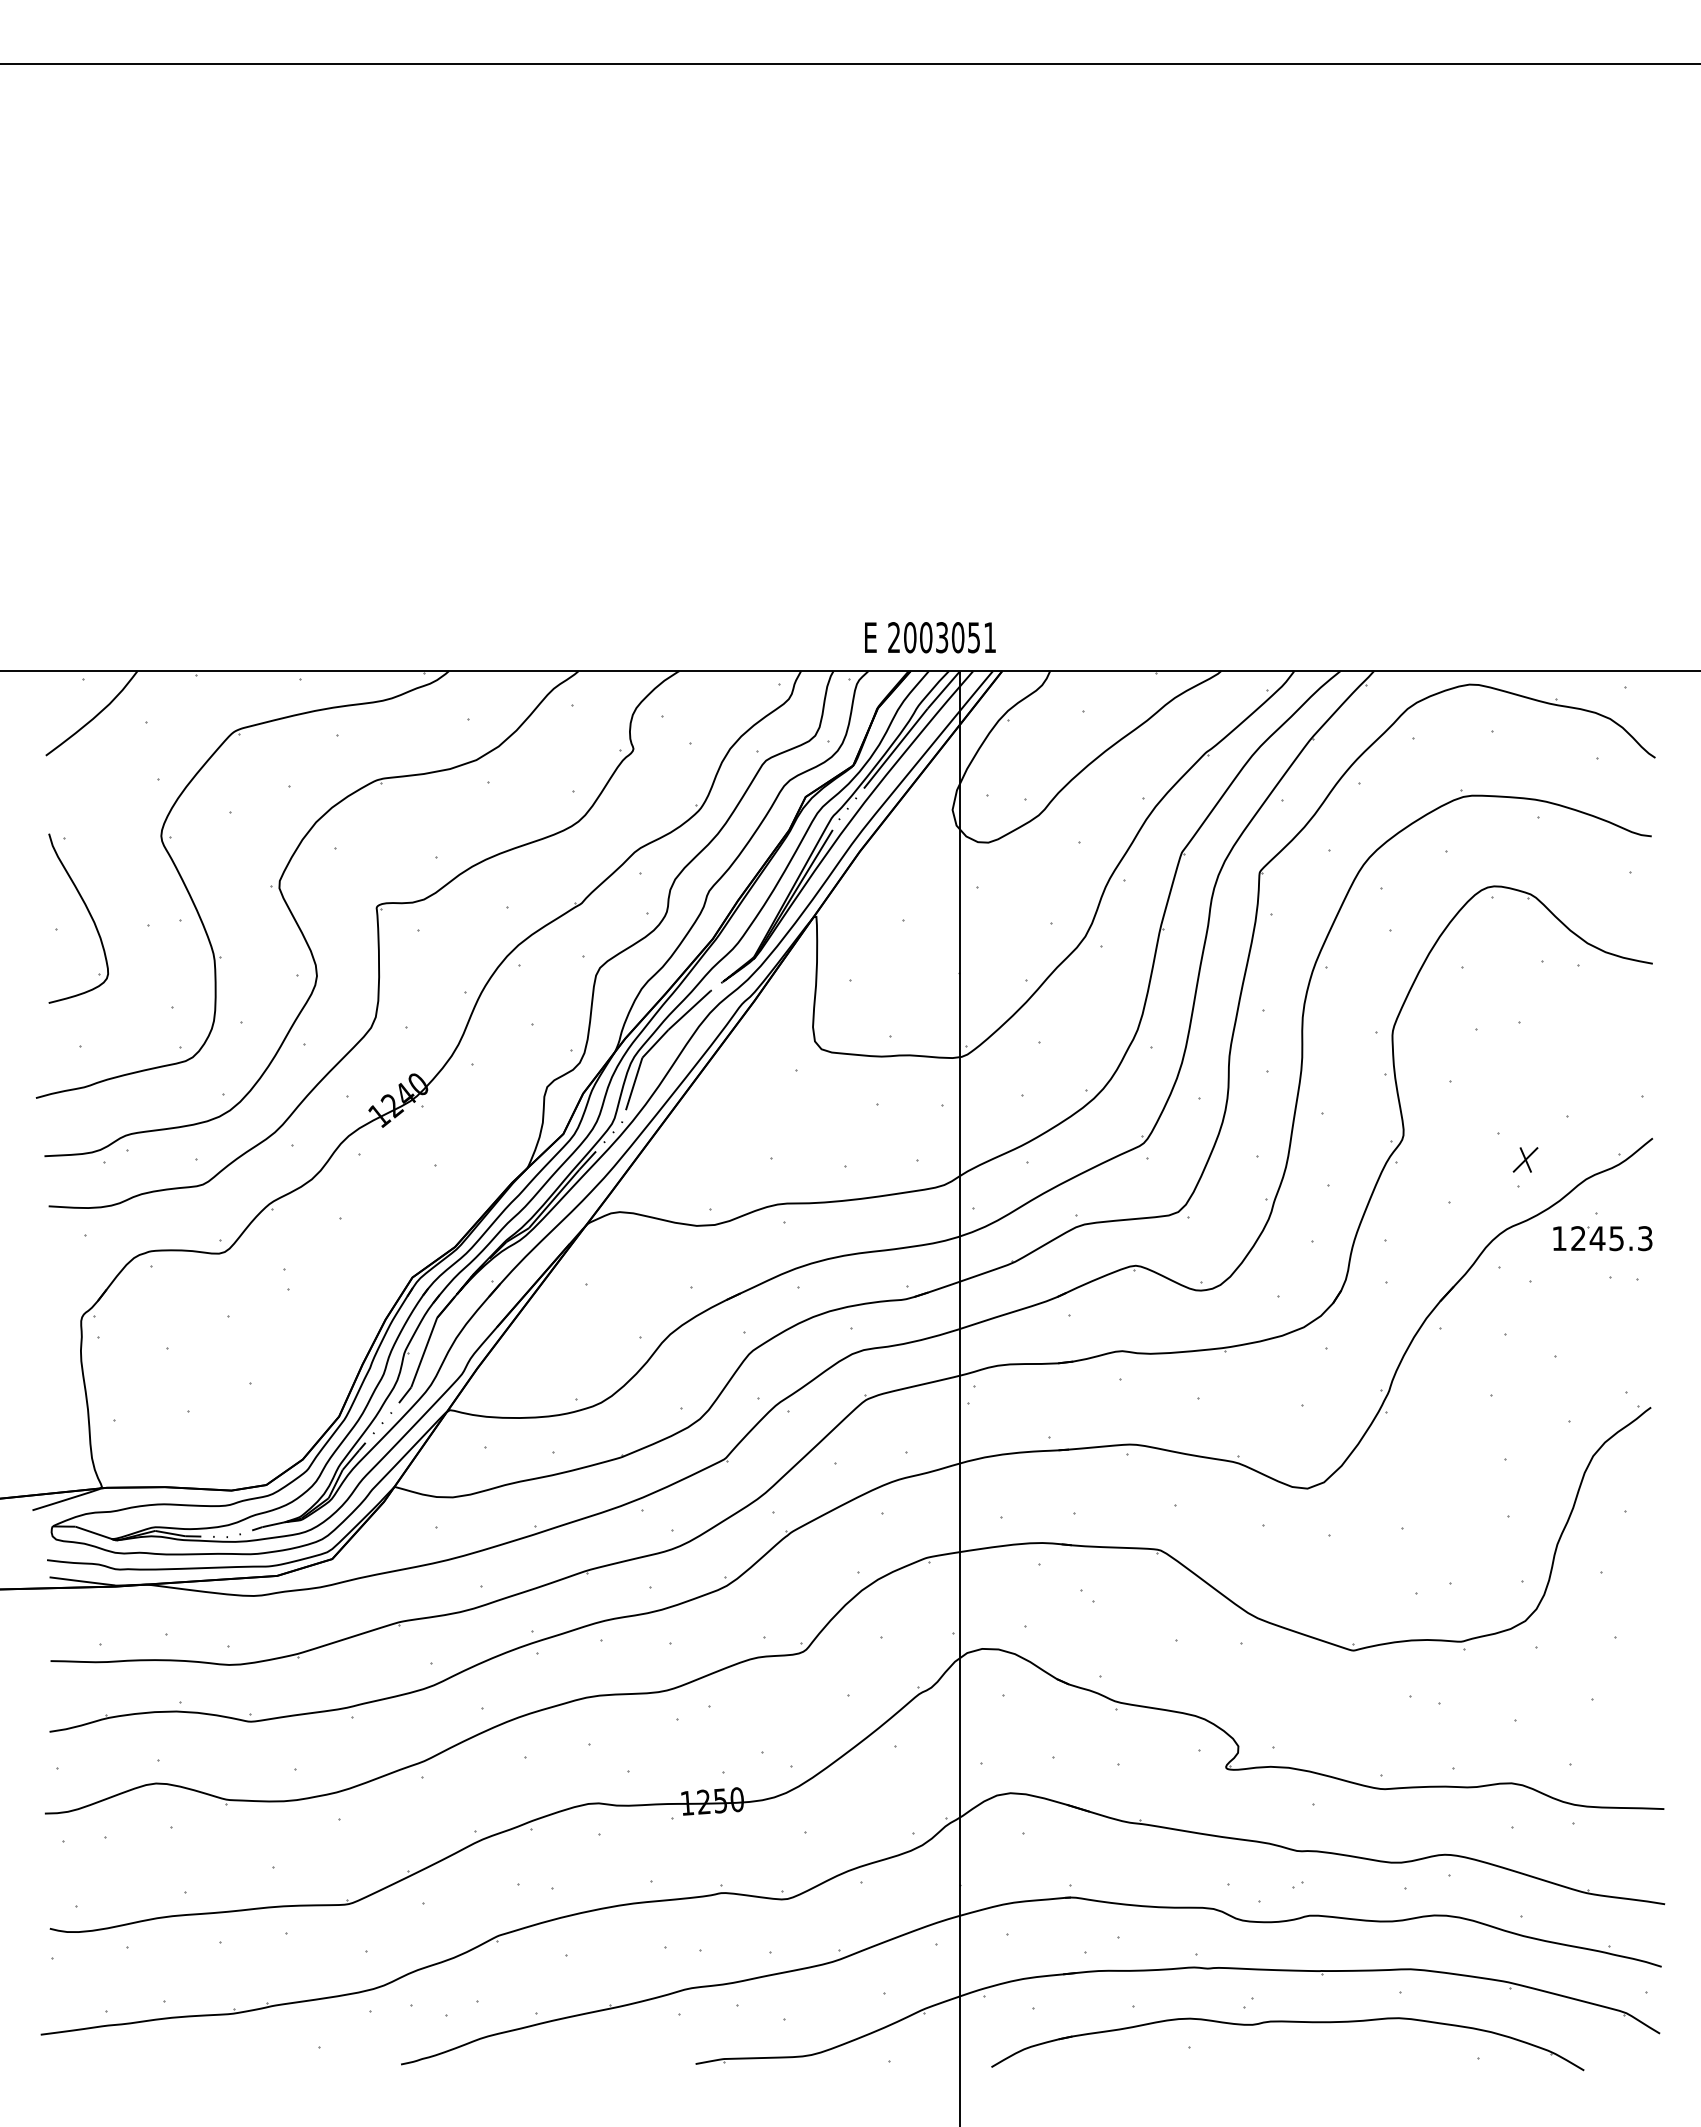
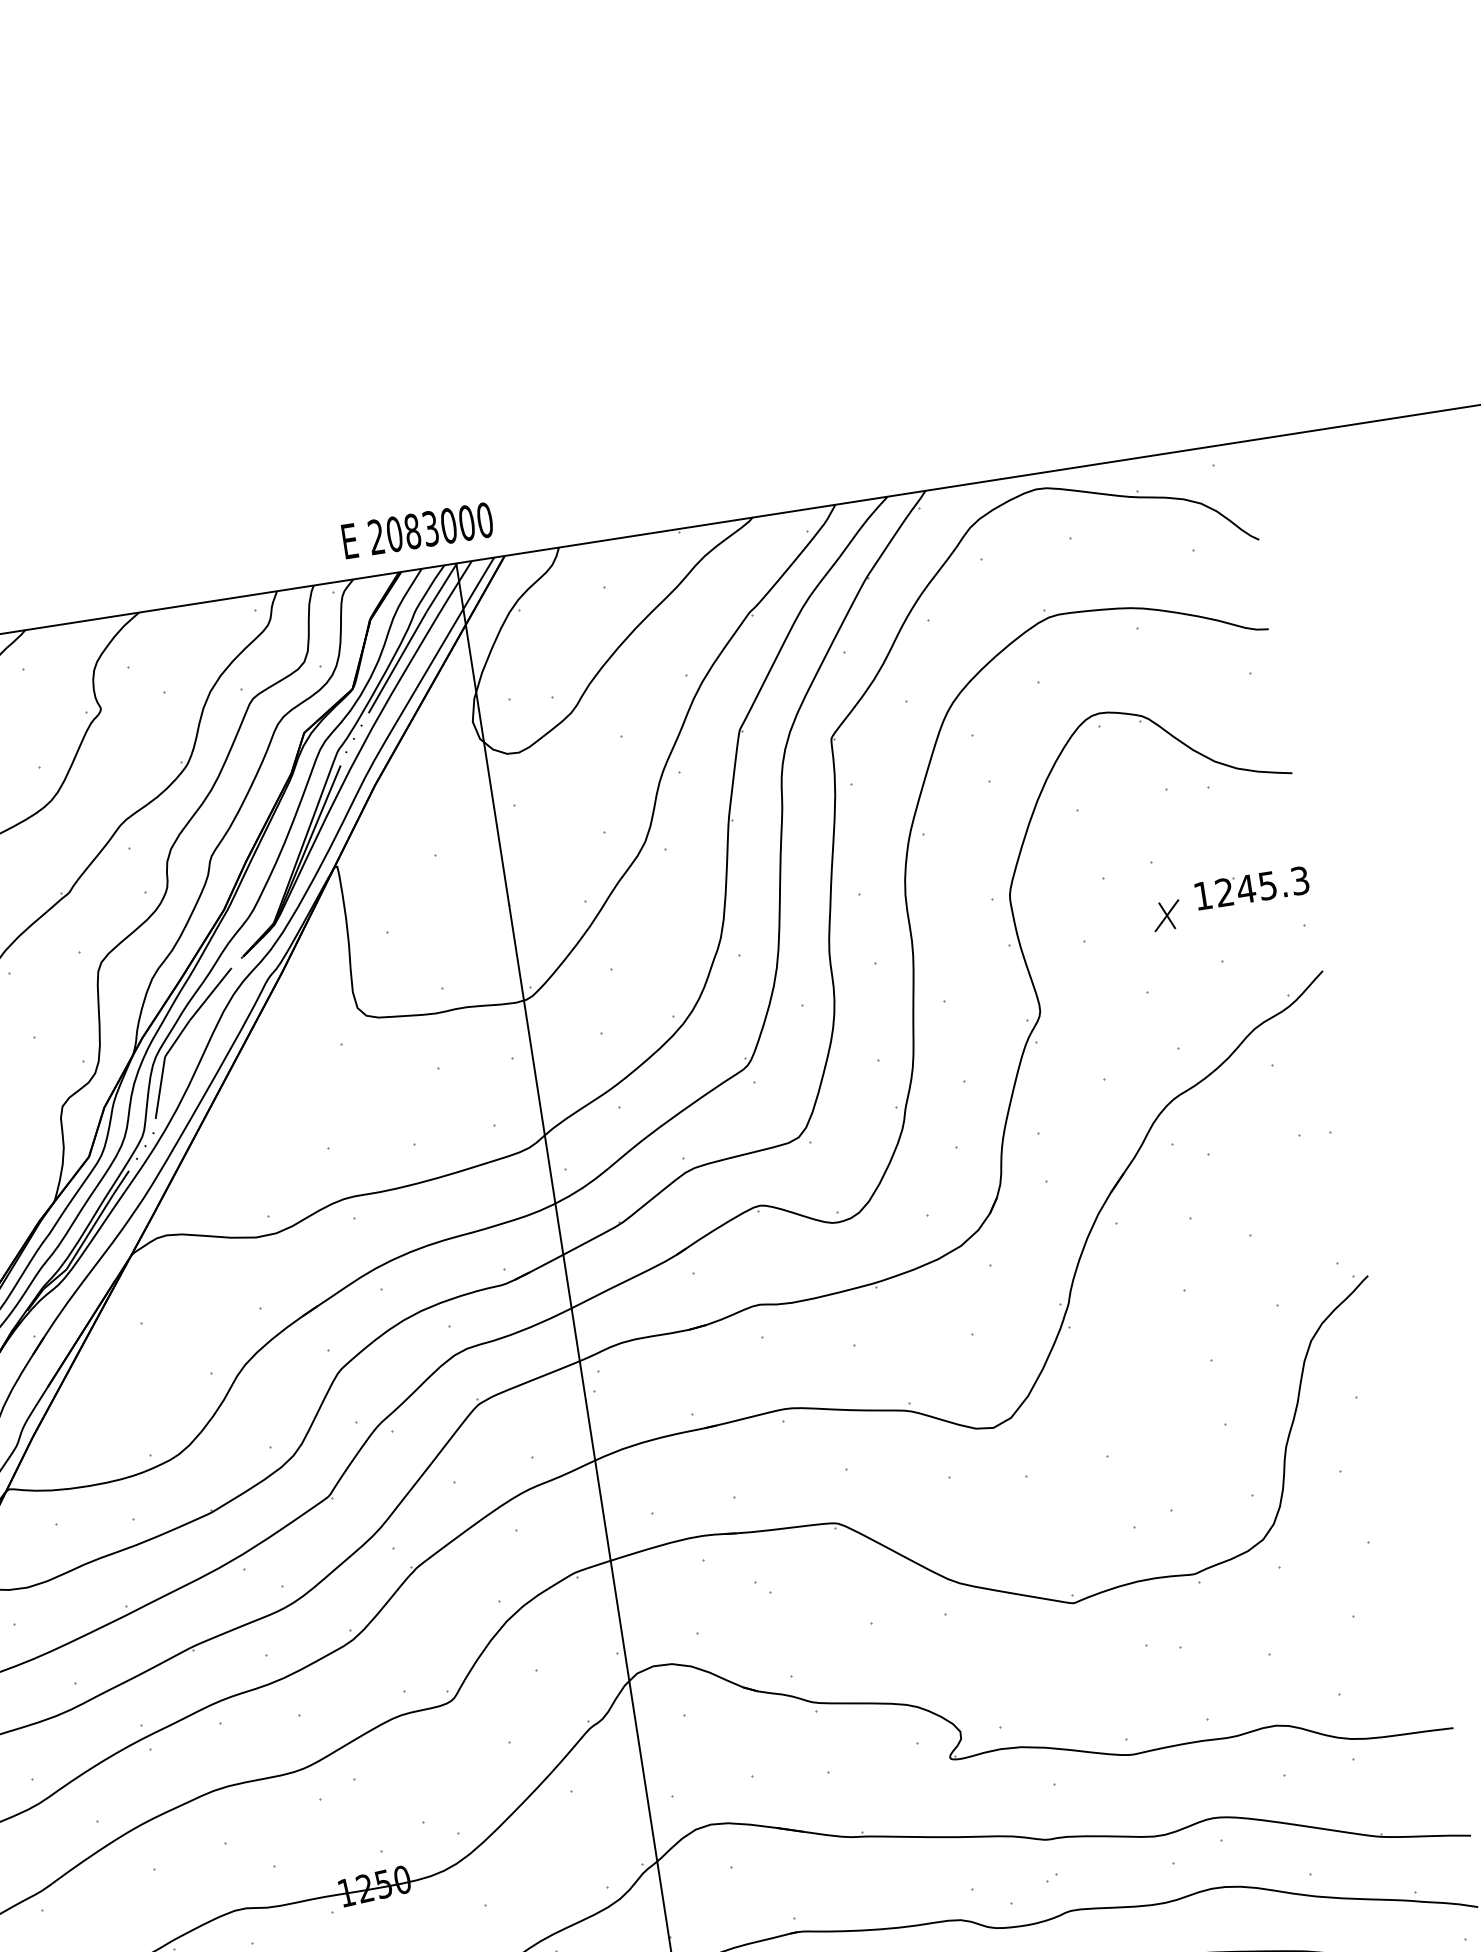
text: (958, 637) -> (449, 525), 2003051 -> 2083000
part: (1525, 1159) -> (1166, 915), moved
part: (1602, 1238) -> (1251, 888), moved

